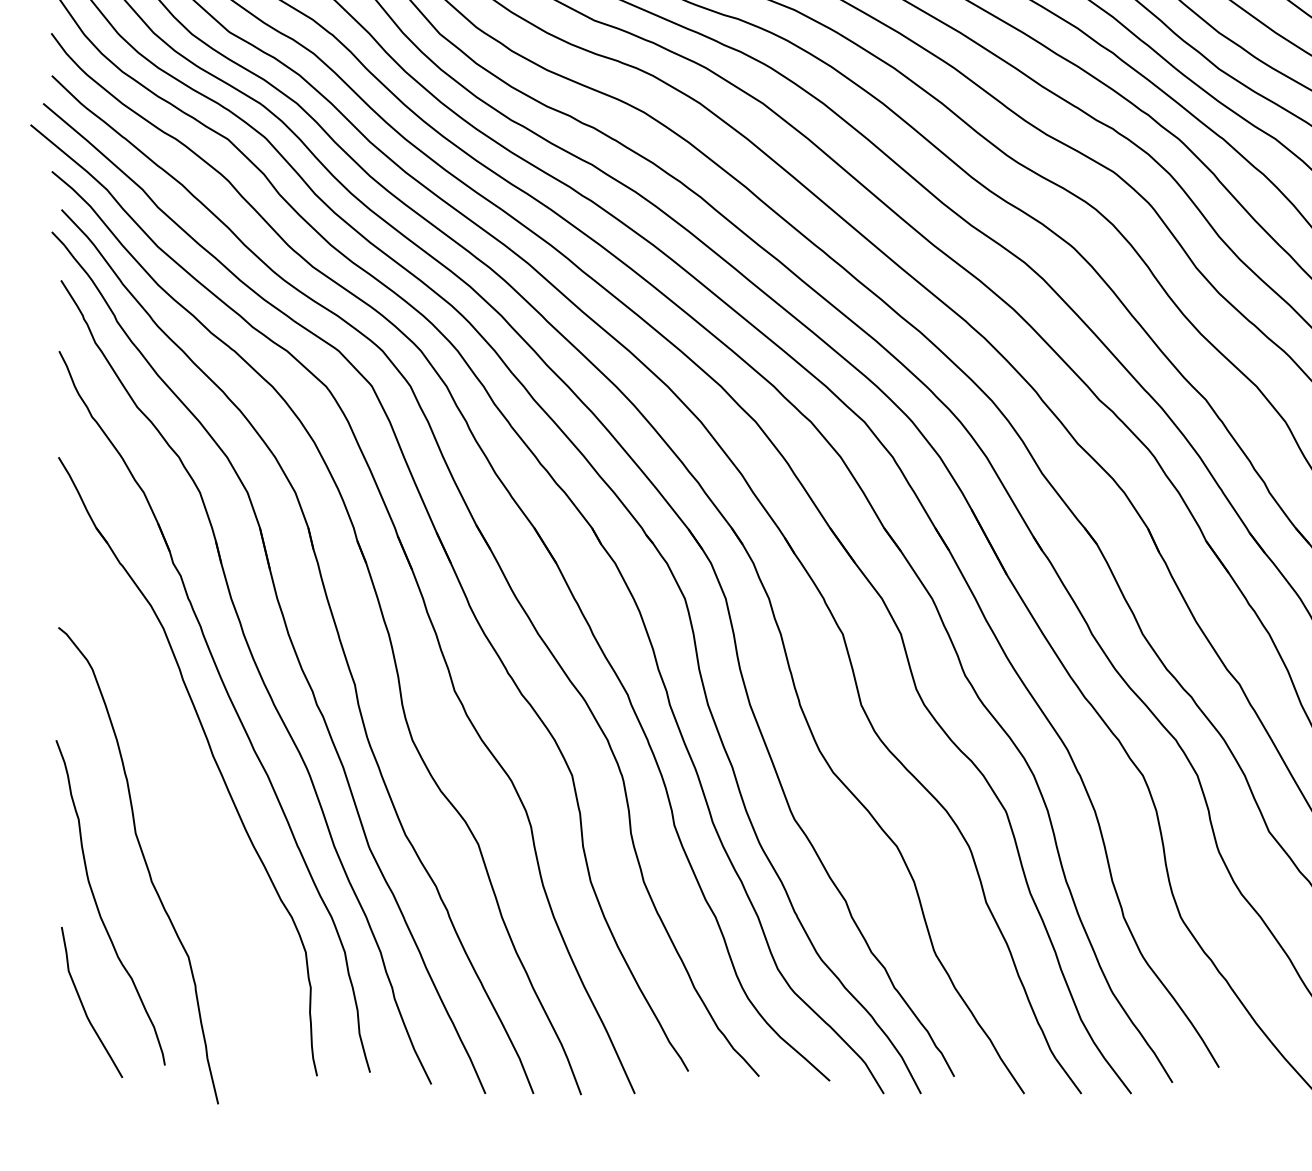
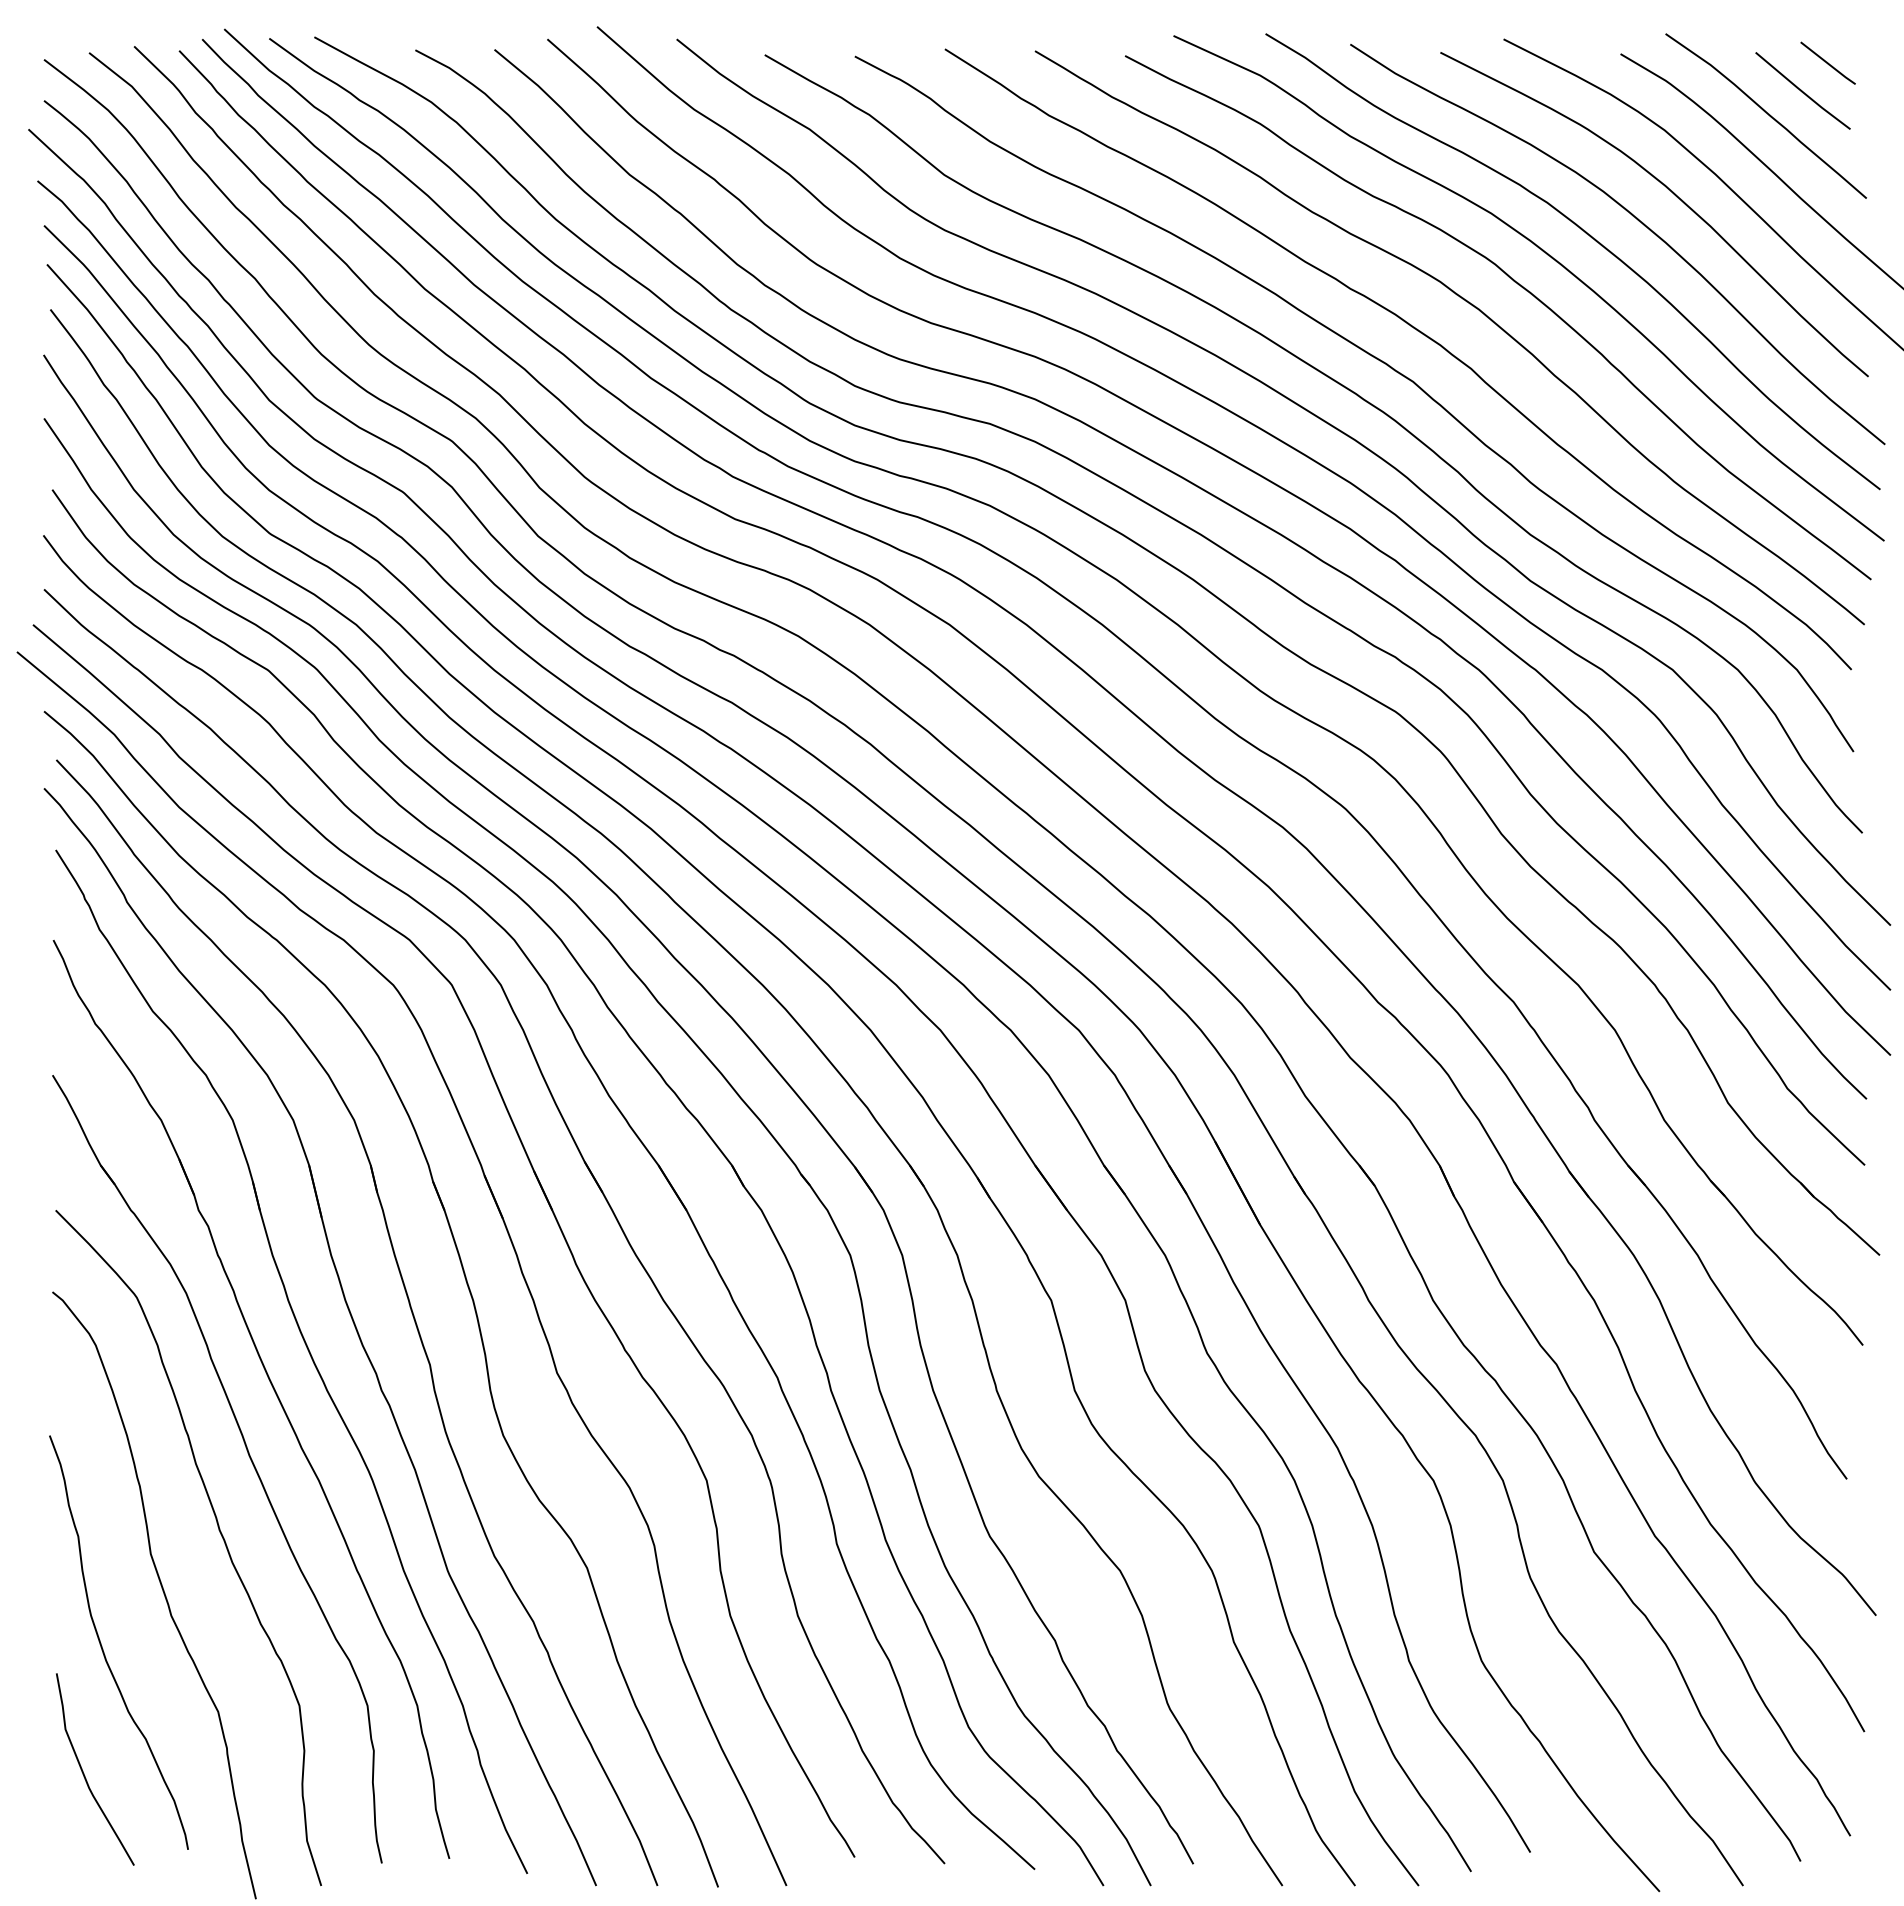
curve: (189, 816) -> (219, 1532), added

